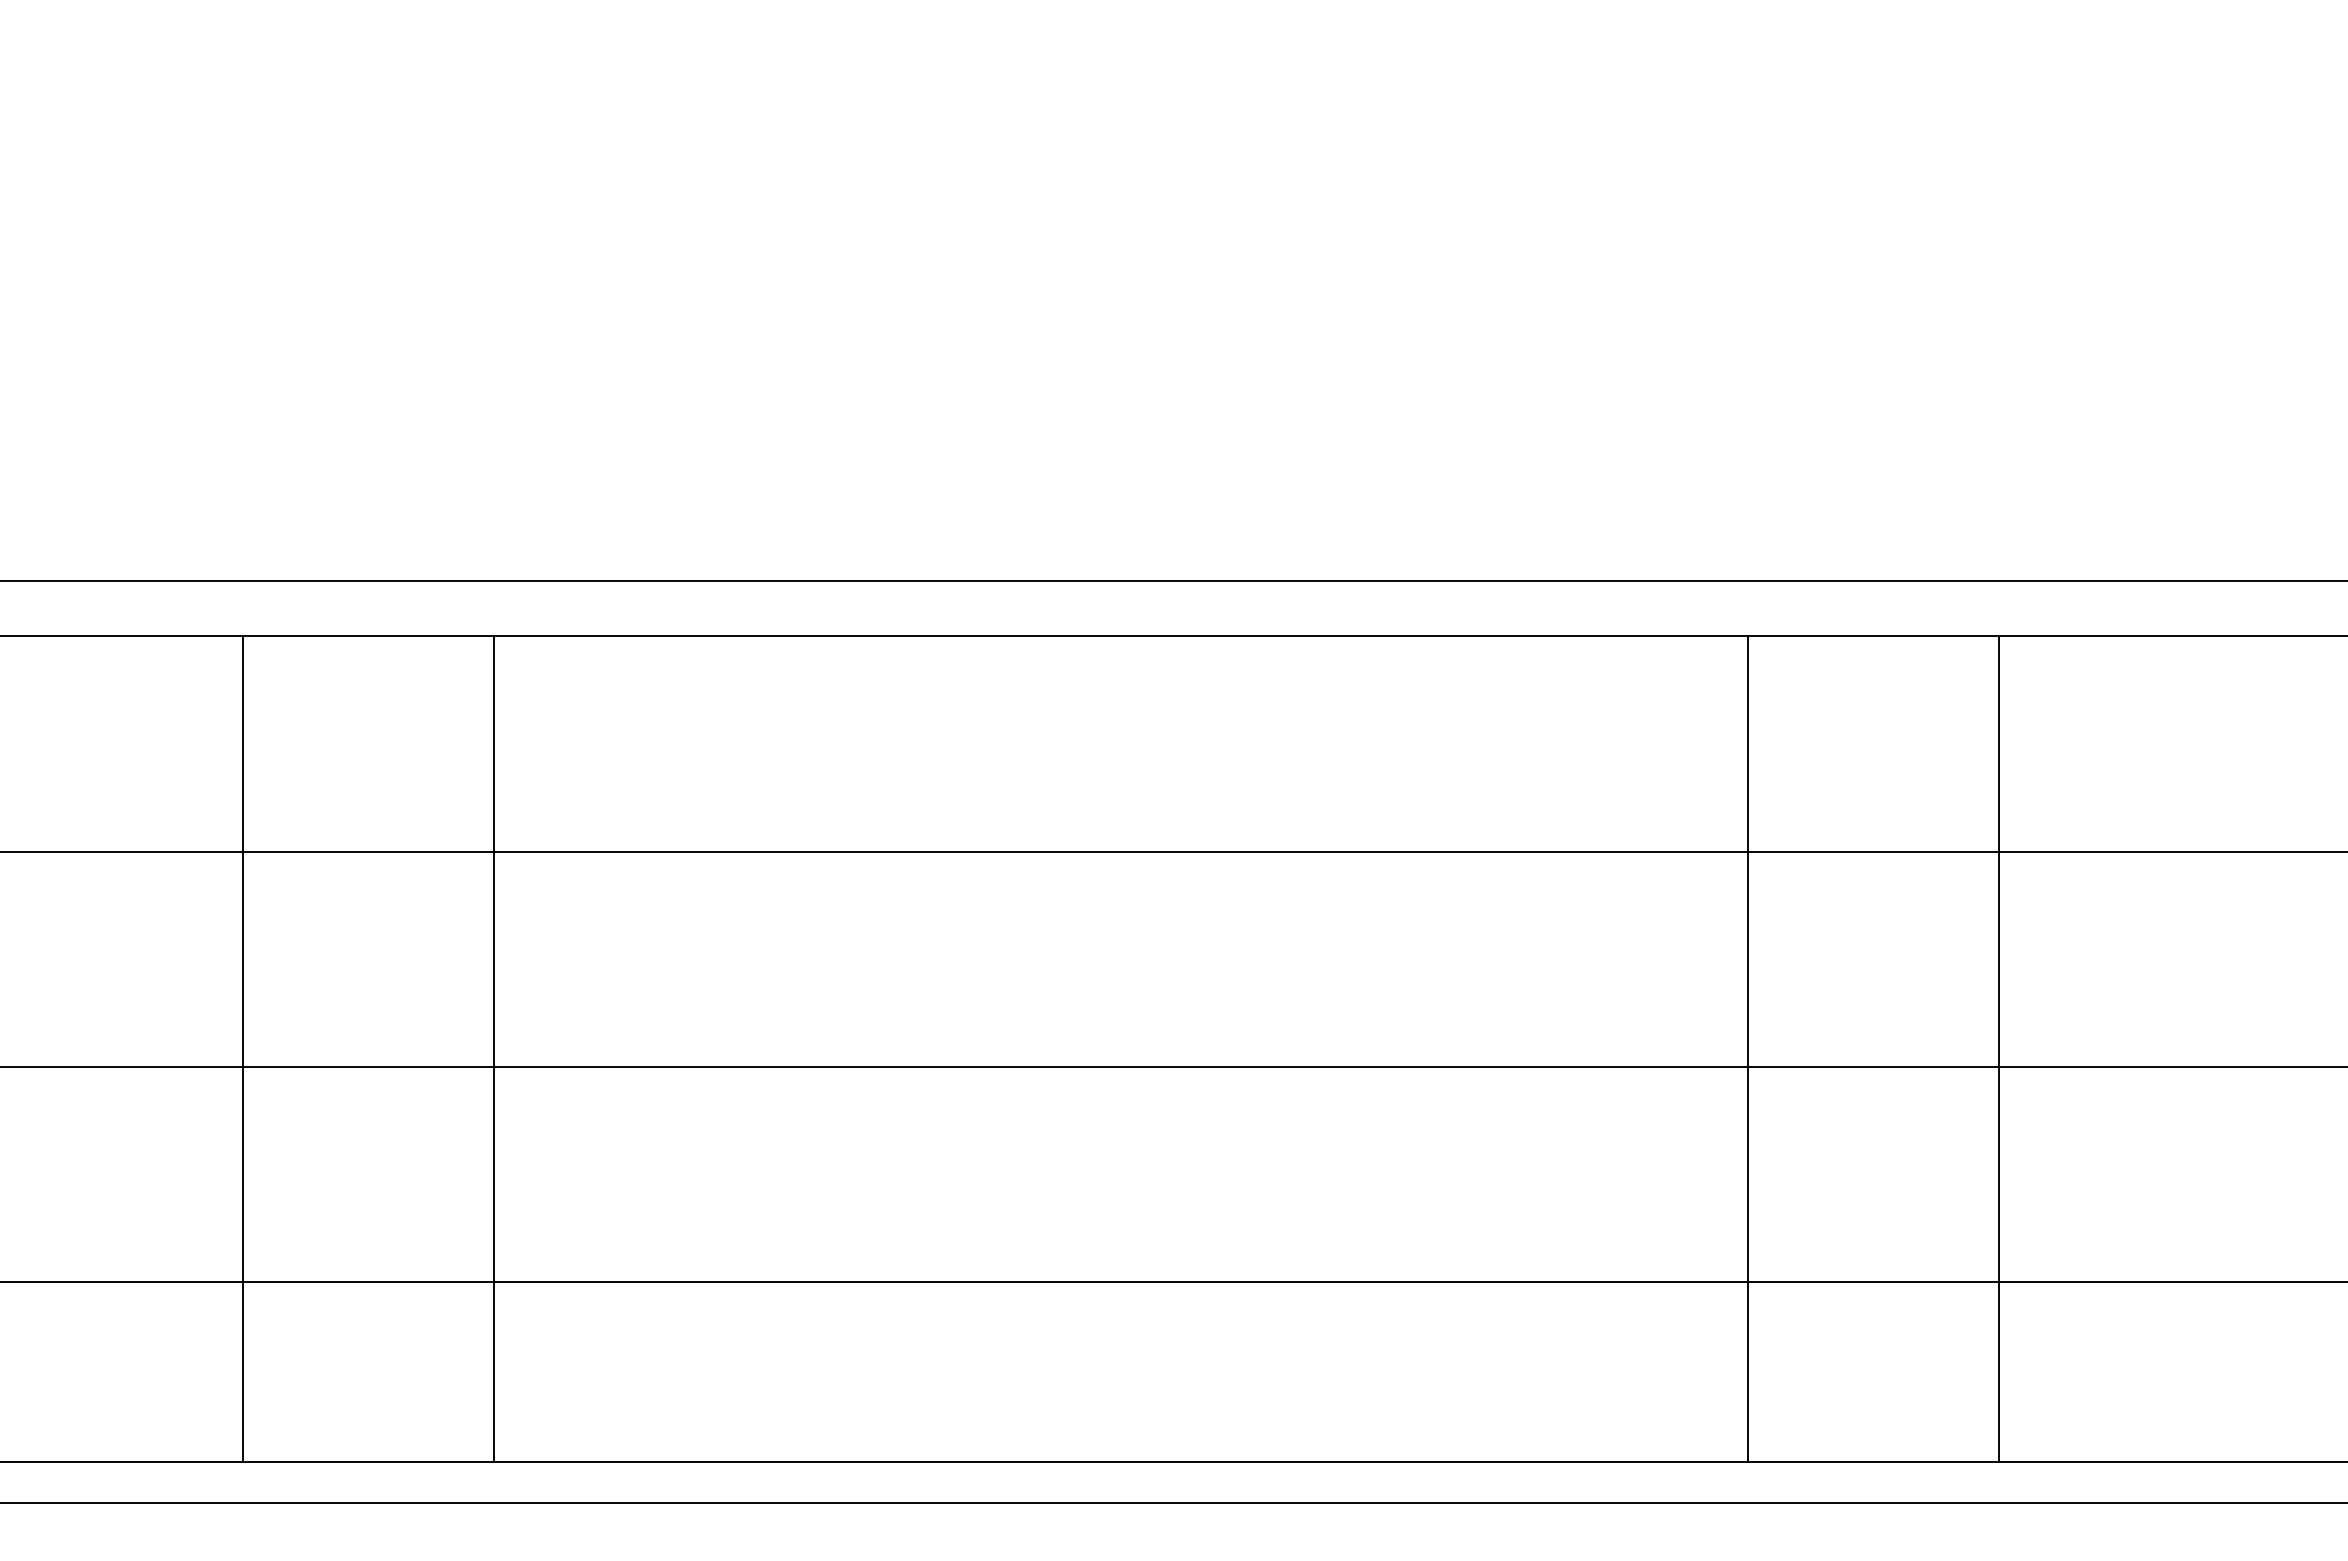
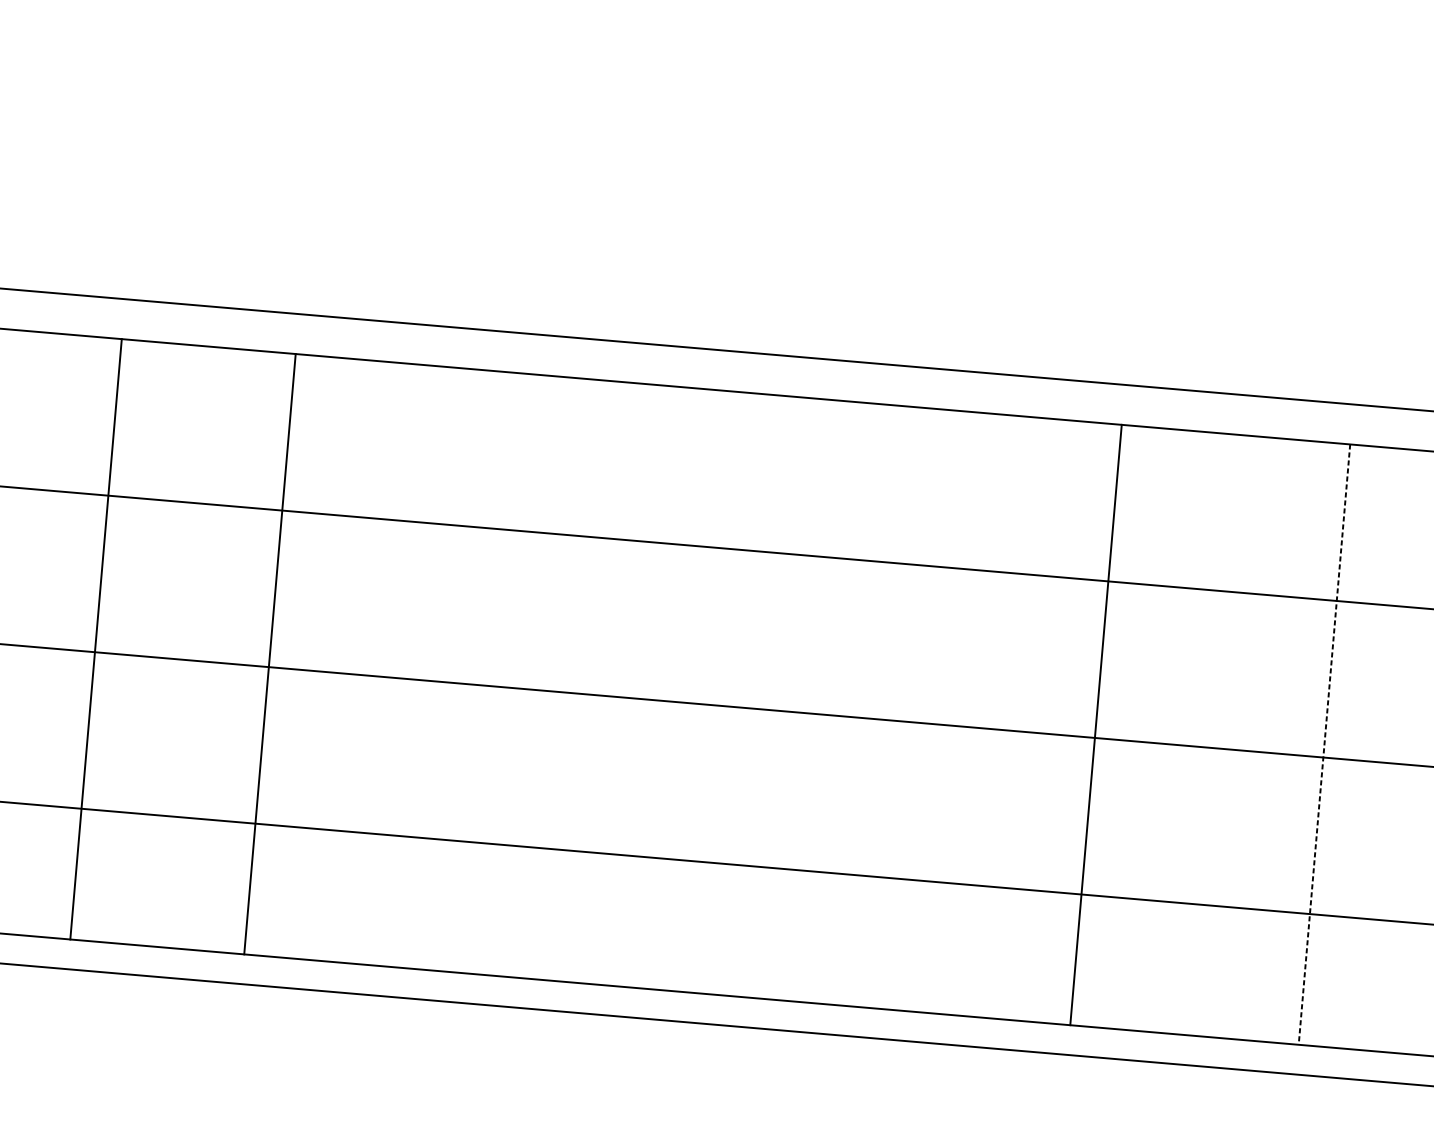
line: (243, 1049) -> (96, 639), moved
line: (494, 1049) -> (270, 654), moved
line: (1747, 1049) -> (1095, 725), moved
line: (1998, 1049) -> (1324, 744), solid -> dashed

